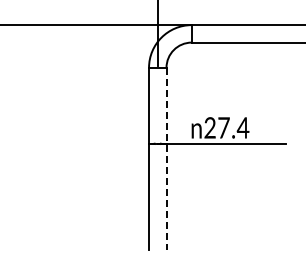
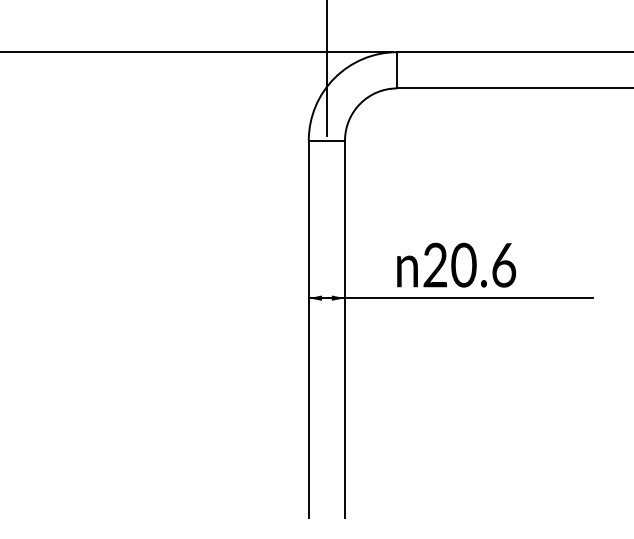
text: (233, 127) -> (483, 264), 27.4 -> 20.6
line: (166, 159) -> (344, 330), dashed -> solid

